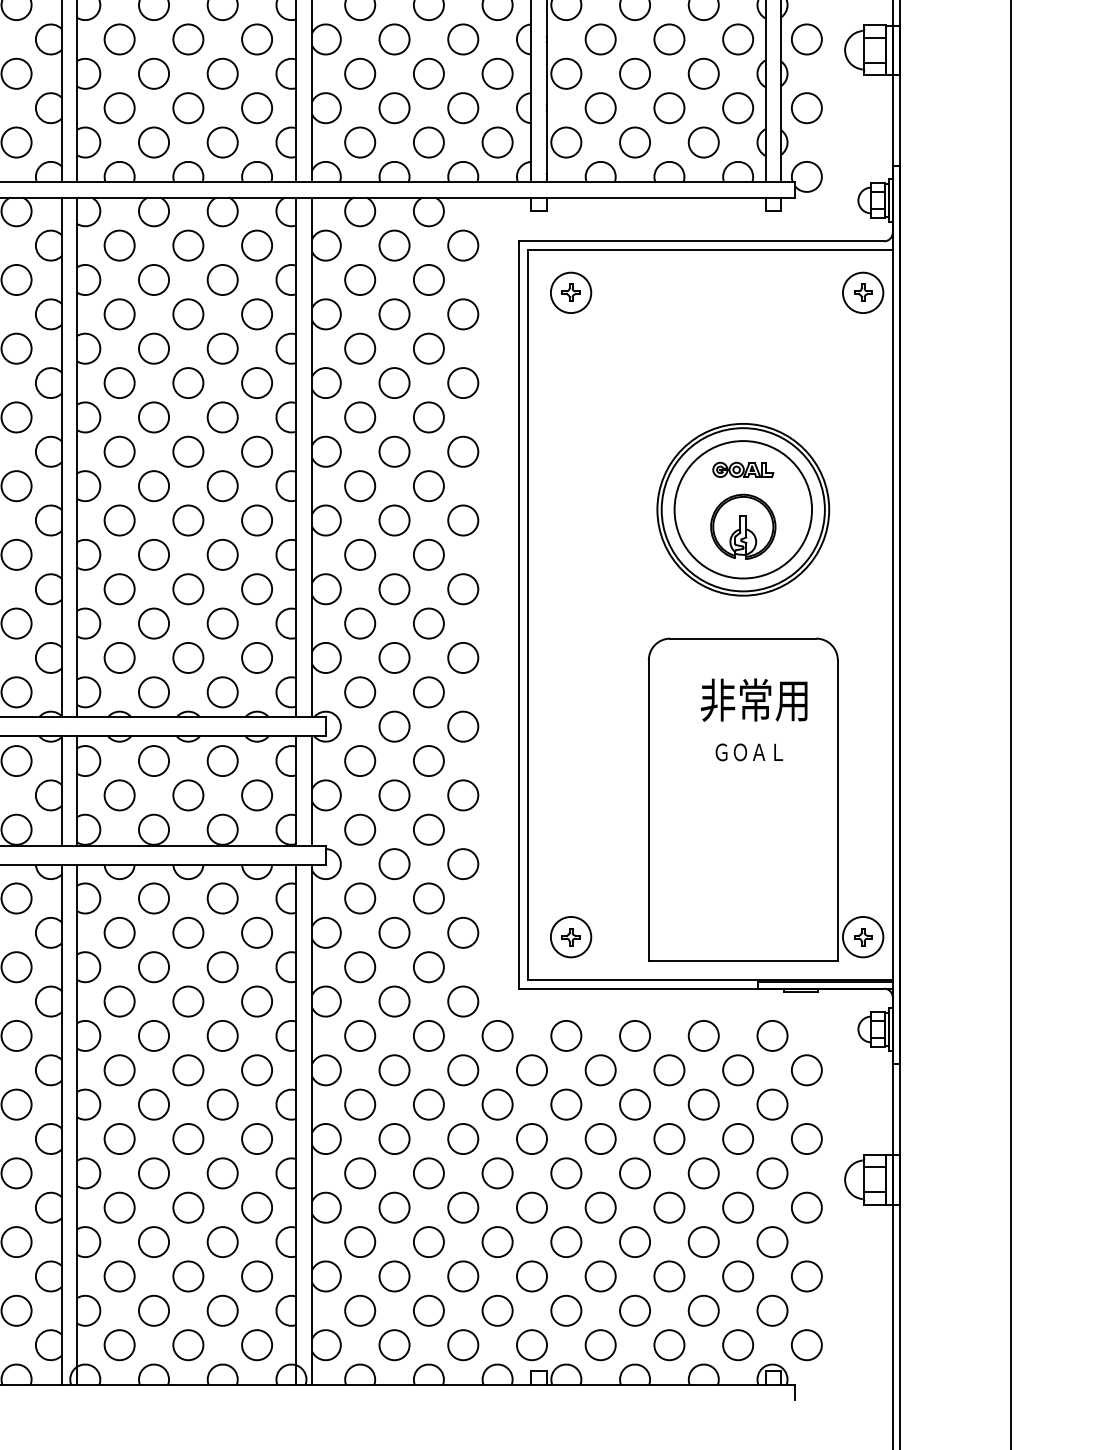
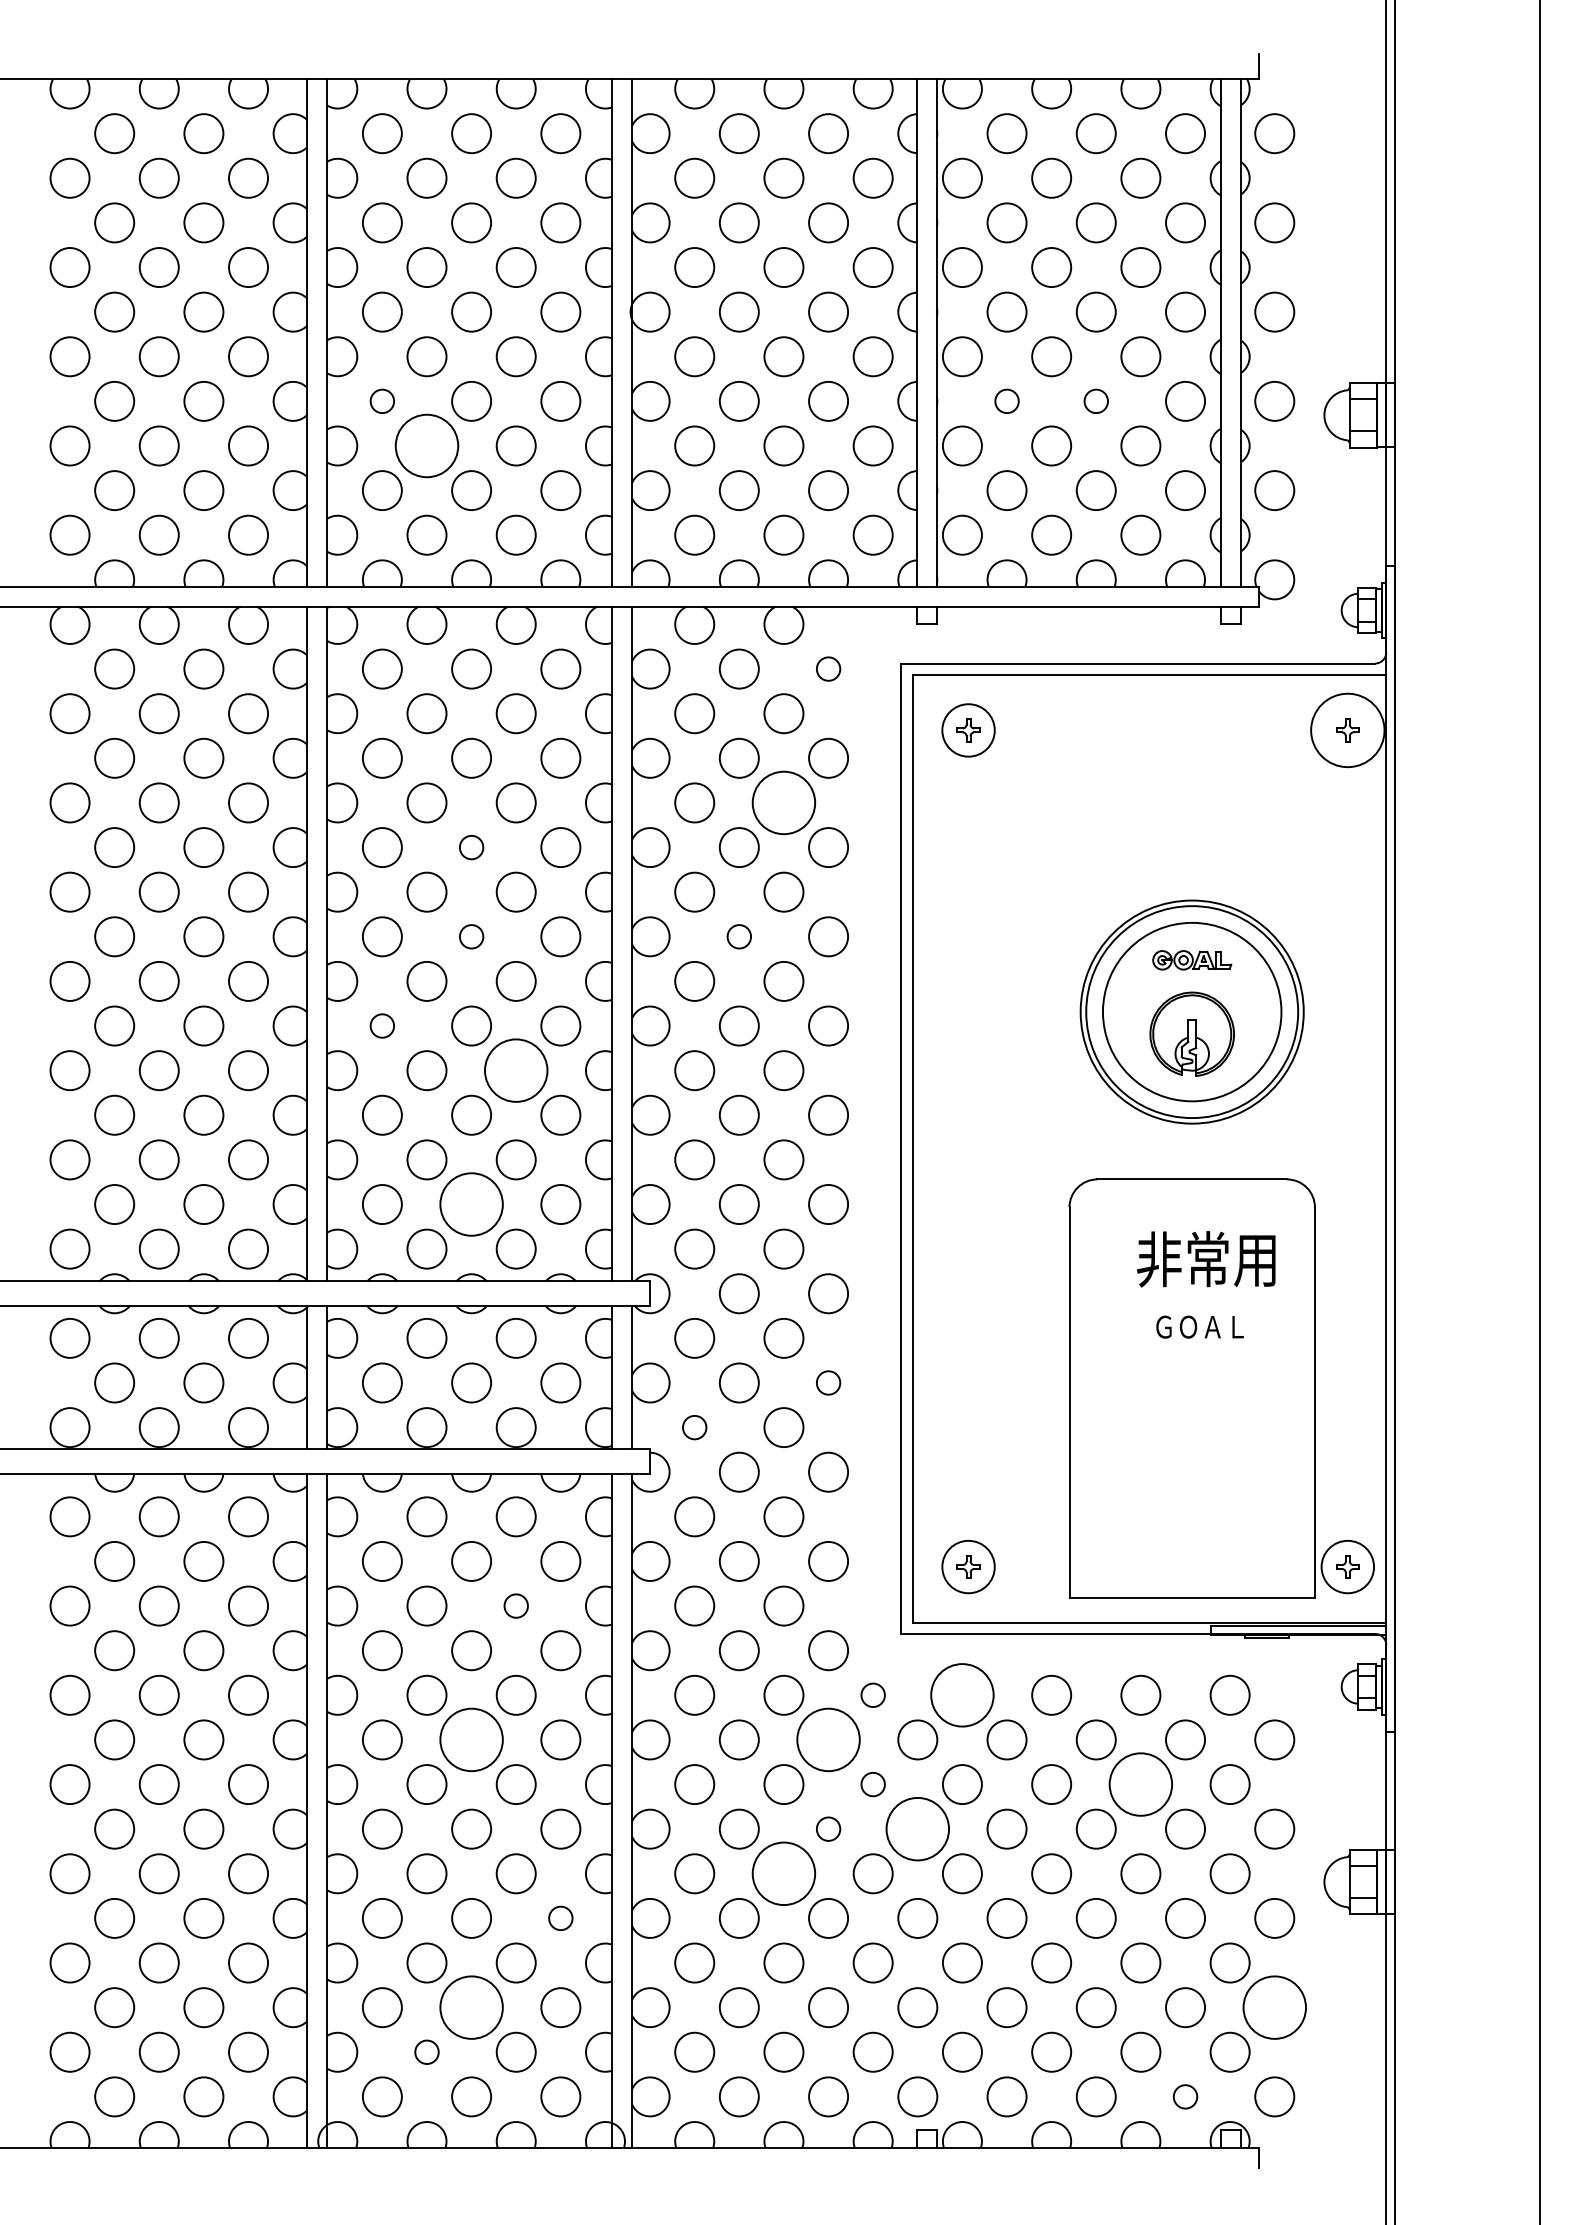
circle: (118, 38) -> (381, 400), size x0.6
circle: (600, 38) -> (1006, 400), size x0.6
circle: (668, 38) -> (1095, 400), size x0.6
circle: (153, 73) -> (426, 445), size x1.6
circle: (463, 245) -> (828, 668), size x0.6
circle: (862, 292) -> (1347, 730), size x1.4
circle: (428, 348) -> (783, 802), size x1.6
circle: (188, 383) -> (471, 847), size x0.6
circle: (188, 451) -> (471, 936), size x0.6
circle: (393, 451) -> (738, 936), size x0.6
circle: (118, 520) -> (381, 1025), size x0.6
circle: (222, 554) -> (515, 1070), size x1.6
circle: (188, 657) -> (471, 1204), size x1.6
circle: (463, 795) -> (828, 1382), size x0.6
circle: (360, 829) -> (694, 1427), size x0.6
circle: (222, 966) -> (515, 1605), size x0.6
circle: (497, 1035) -> (872, 1694), size x0.6
circle: (565, 1035) -> (961, 1694), size x1.6
circle: (188, 1069) -> (471, 1739), size x1.6
circle: (463, 1069) -> (828, 1739), size x1.6
circle: (497, 1104) -> (872, 1784), size x0.6
circle: (703, 1104) -> (1140, 1784), size x1.6
circle: (463, 1138) -> (828, 1828), size x0.6
circle: (531, 1138) -> (917, 1828), size x1.6
circle: (428, 1173) -> (783, 1873), size x1.6
circle: (256, 1207) -> (560, 1917), size x0.6
circle: (188, 1276) -> (471, 2007), size x1.6
circle: (806, 1276) -> (1274, 2007), size x1.6
circle: (153, 1310) -> (426, 2051), size x0.6
circle: (738, 1344) -> (1185, 2096), size x0.6

